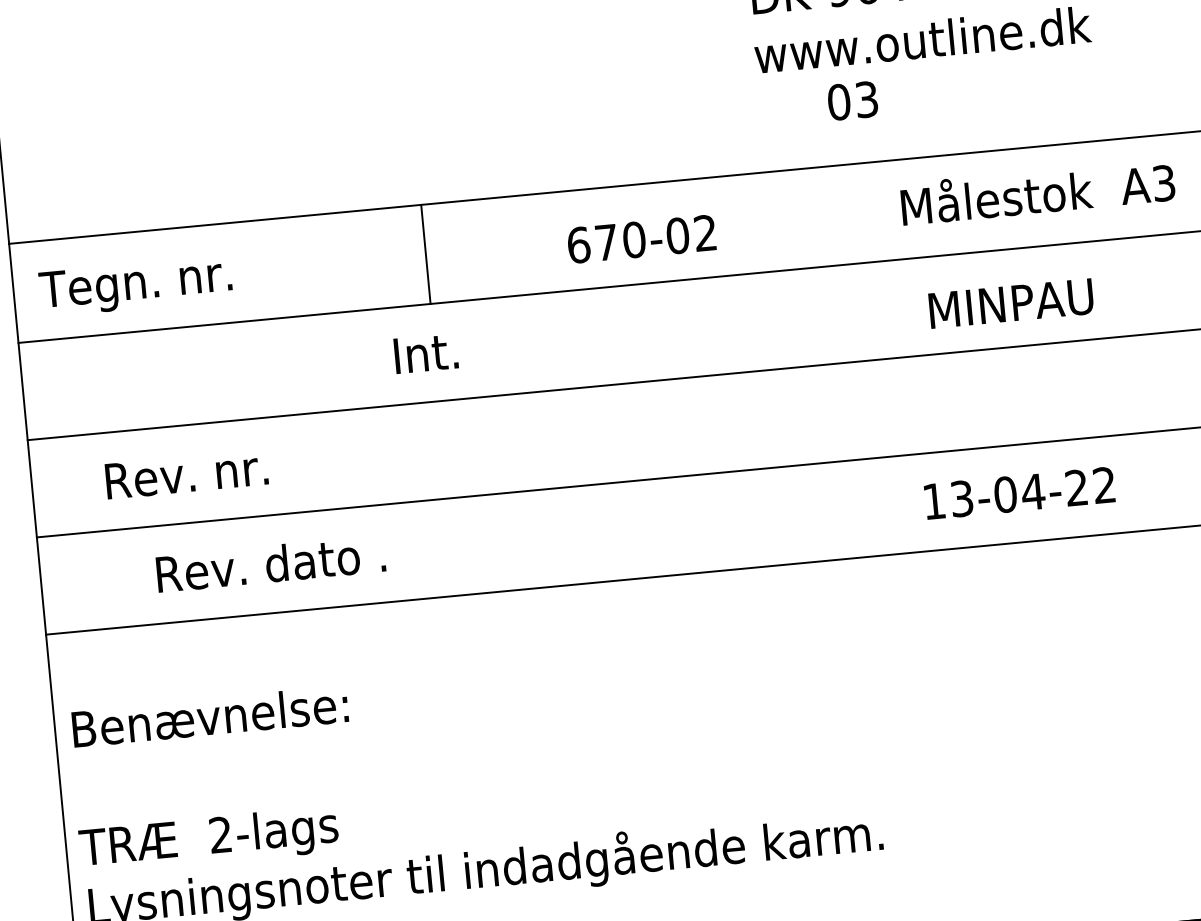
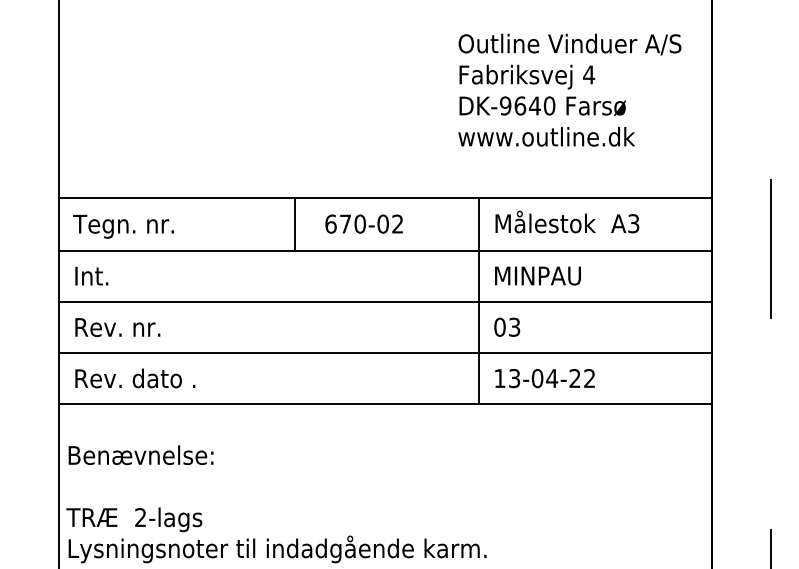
text: (853, 99) -> (507, 326), moved
text: (1037, 191) -> (567, 221), moved
text: (640, 238) -> (363, 223), moved
line: (425, 254) -> (294, 224), moved
text: (1010, 302) -> (537, 275), moved
text: (425, 352) -> (91, 275), moved
line: (822, 364) -> (478, 301), added
text: (186, 474) -> (117, 327), moved
text: (1018, 493) -> (544, 378), moved
text: (271, 564) -> (135, 378), moved

